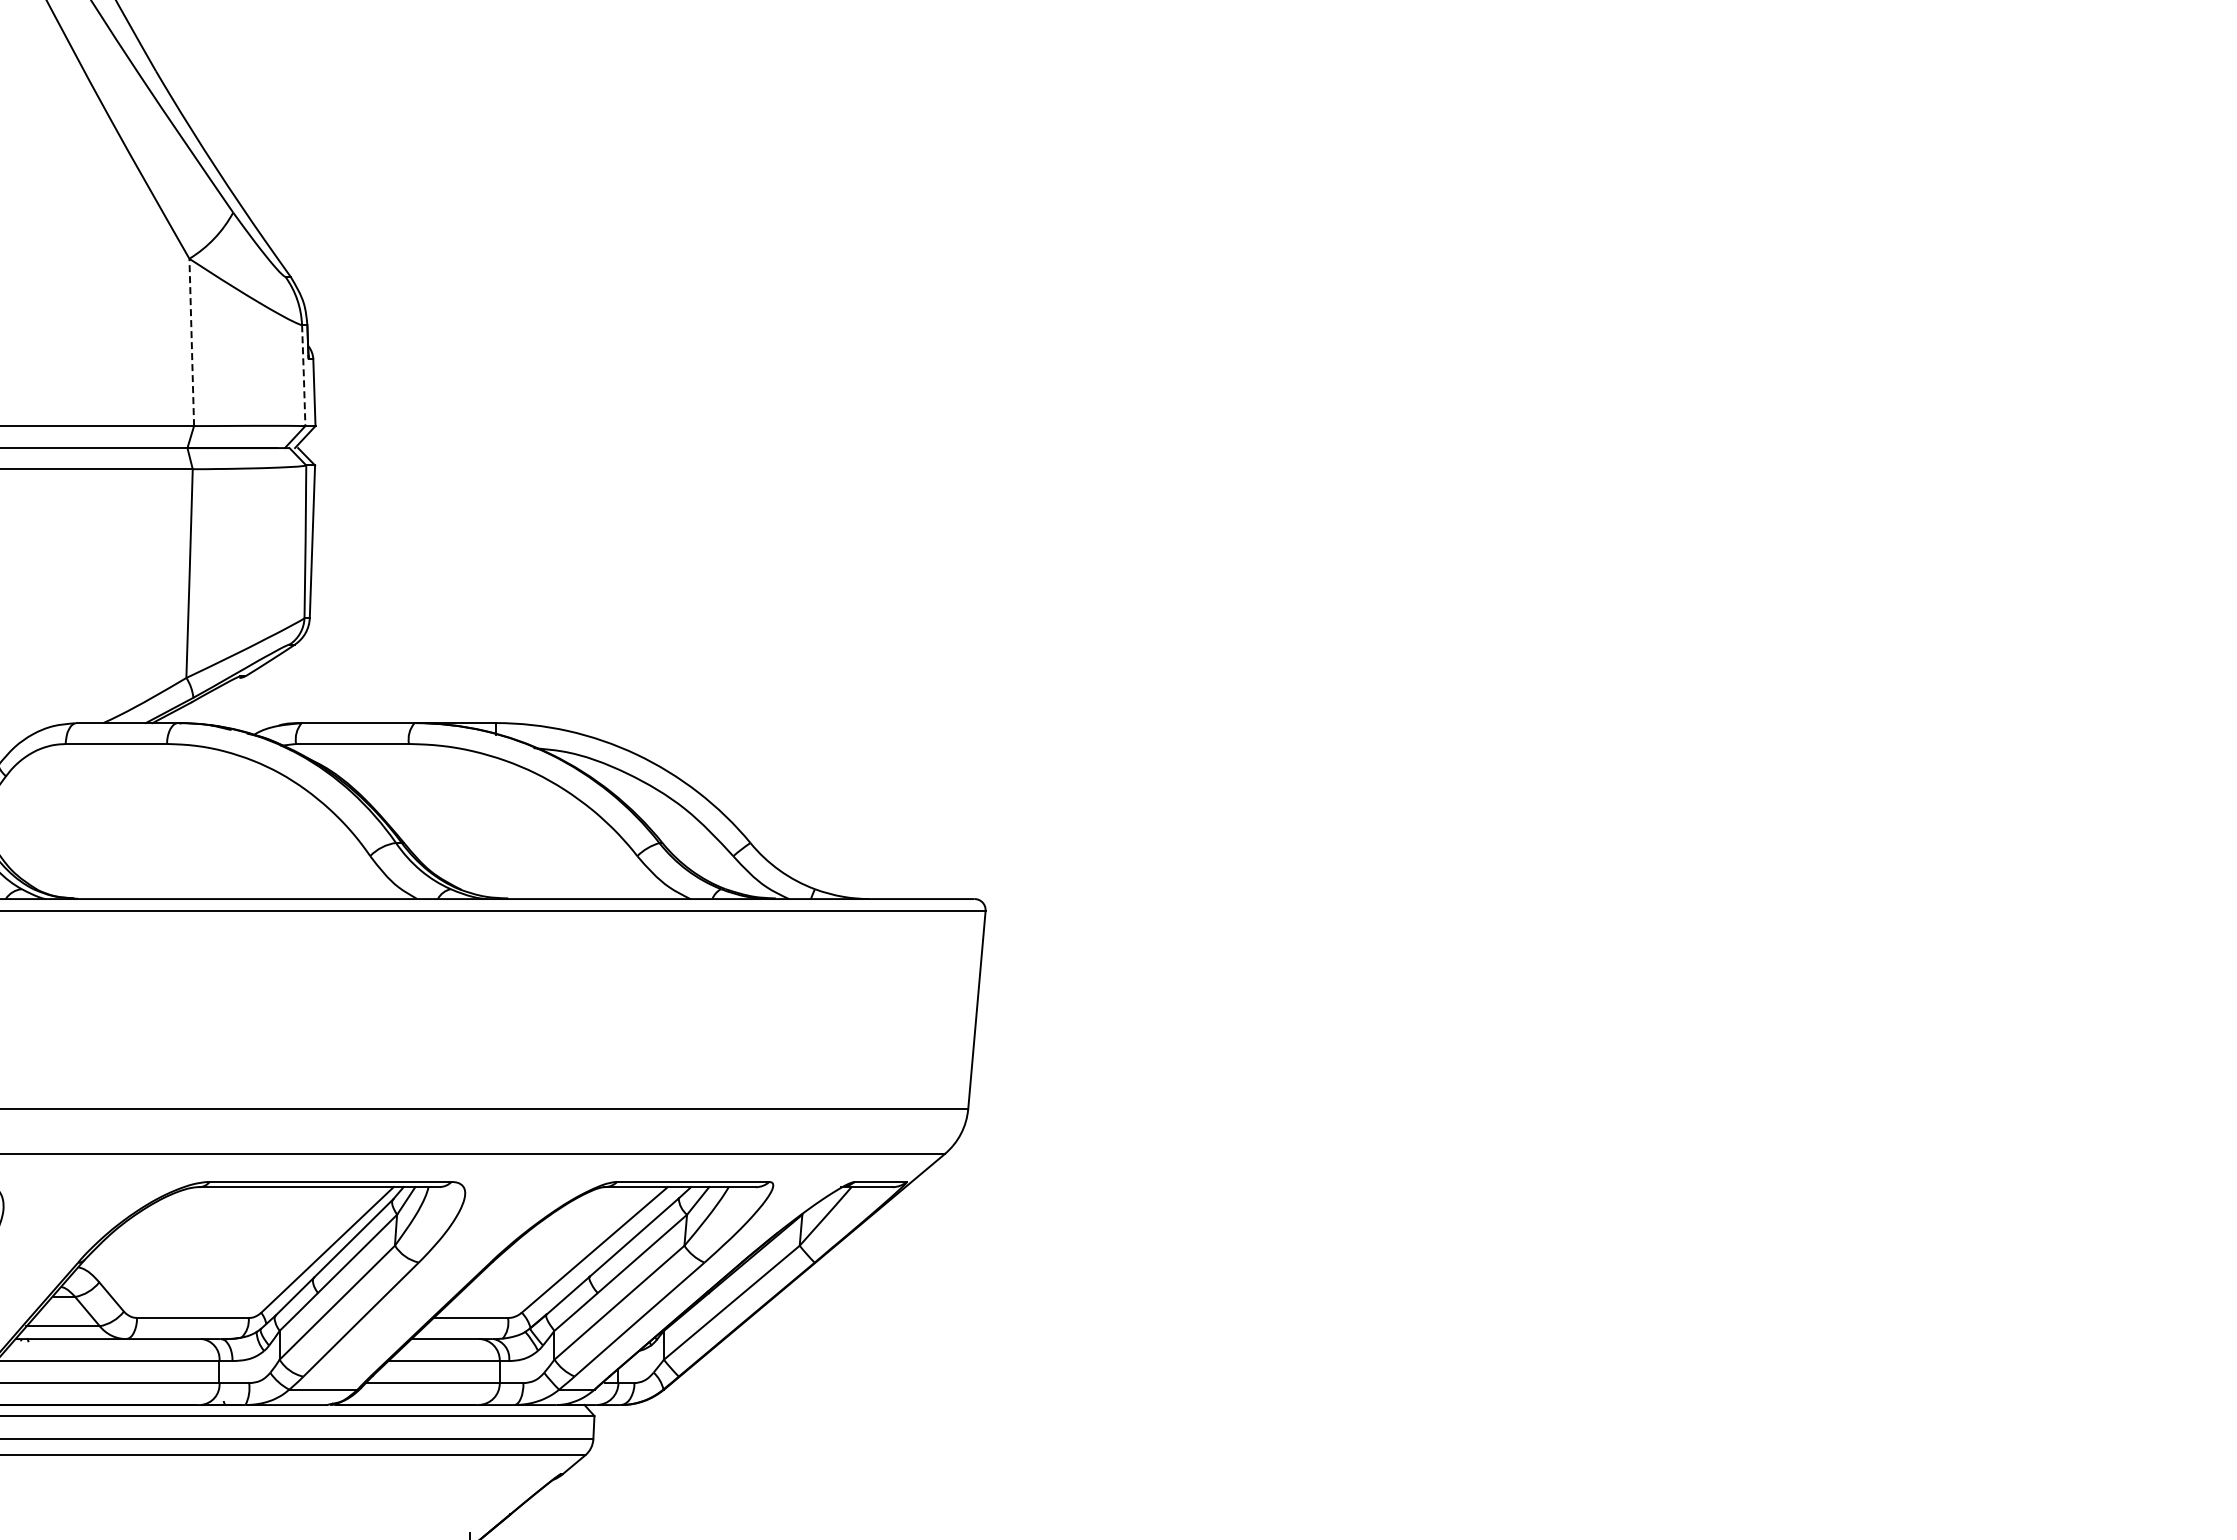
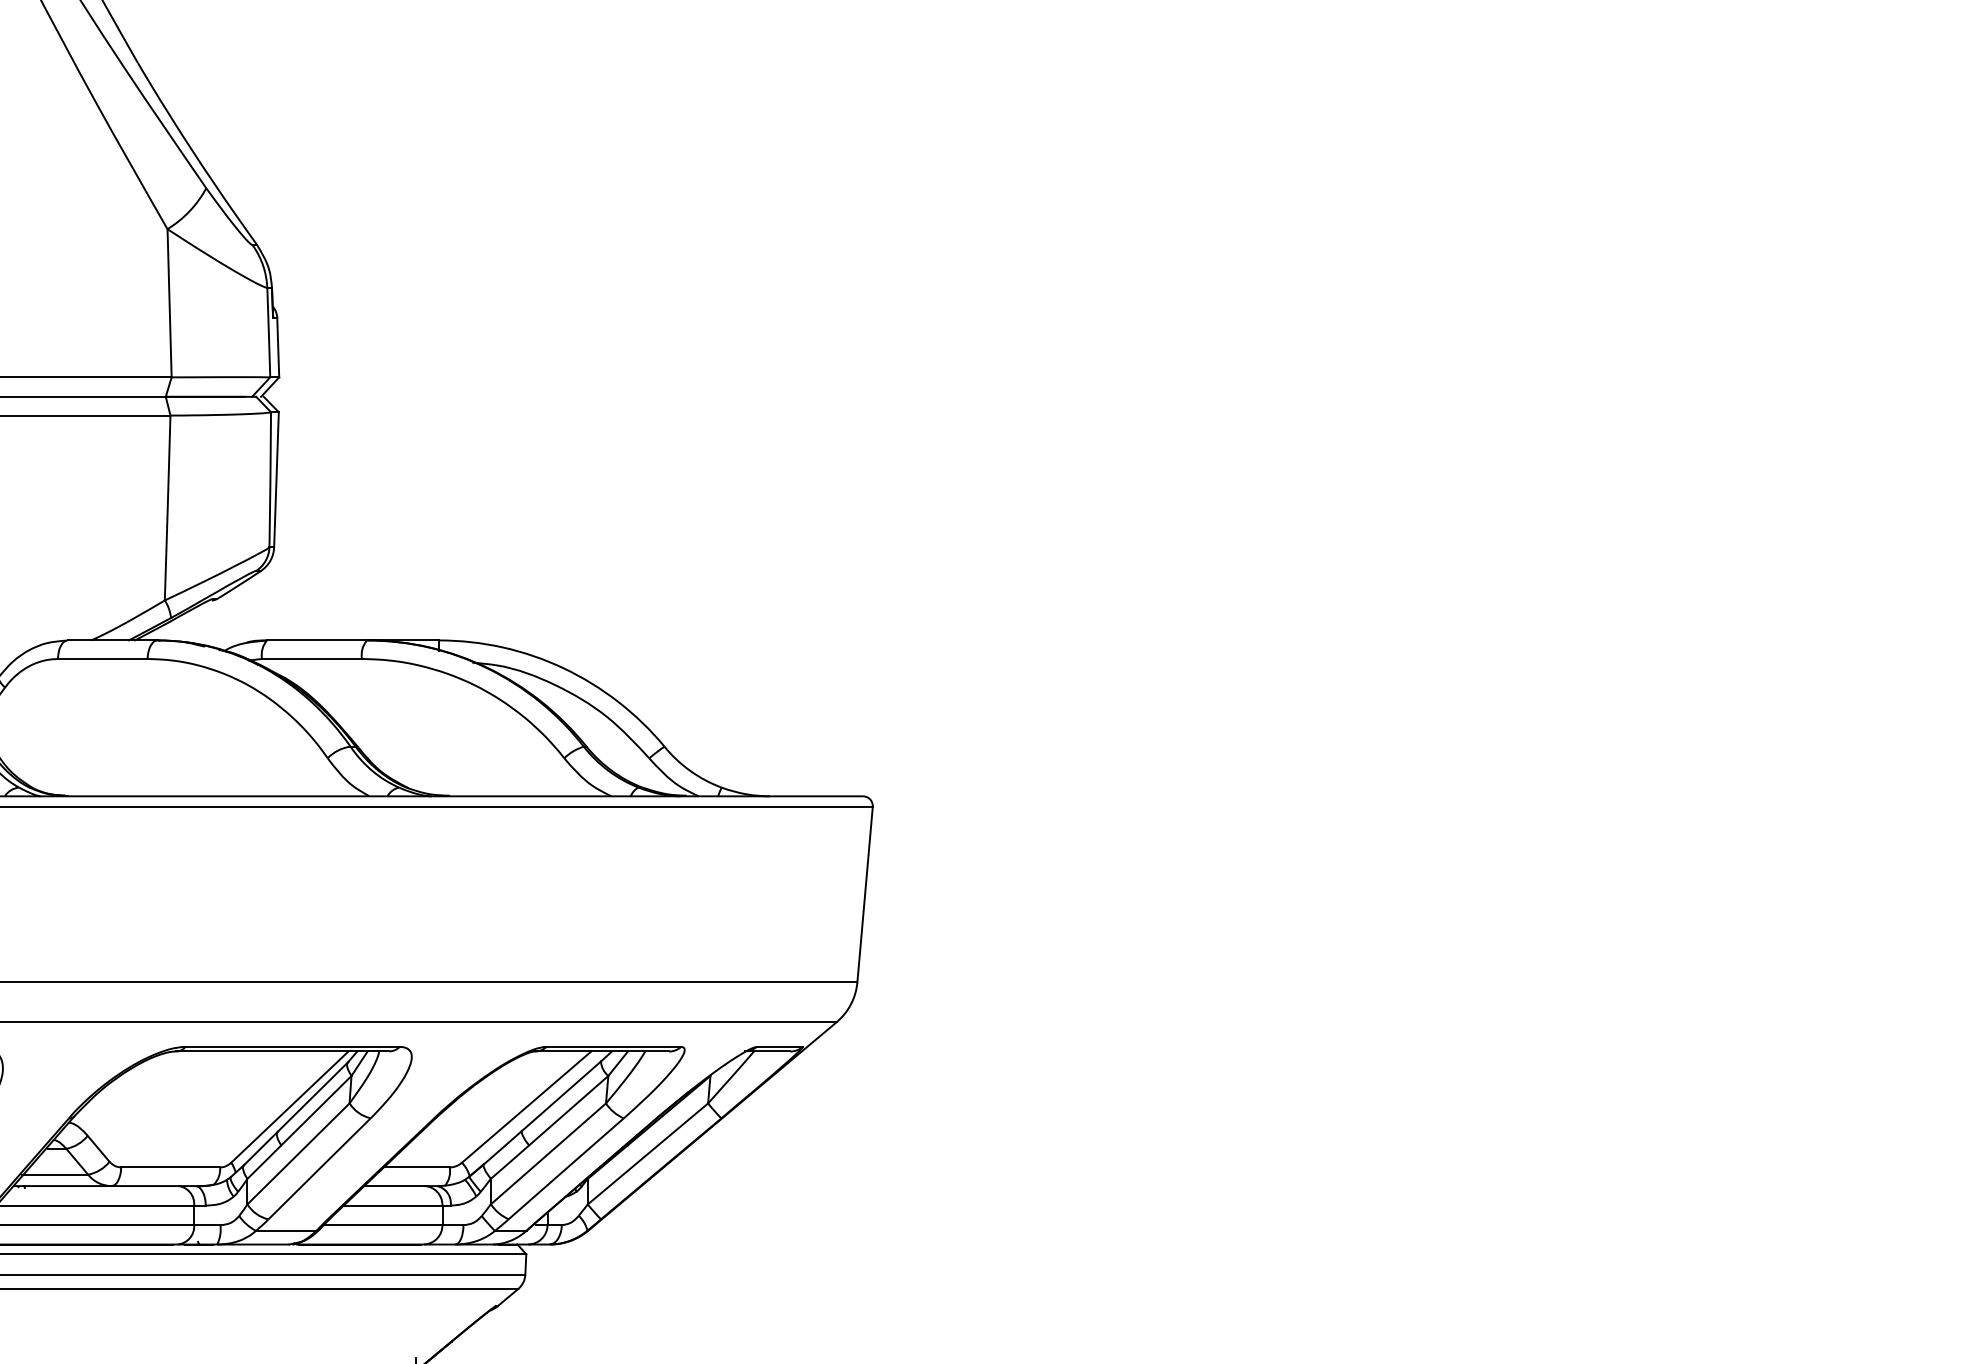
line: (191, 342) -> (169, 303), dashed -> solid
line: (303, 376) -> (268, 333), dashed -> solid

